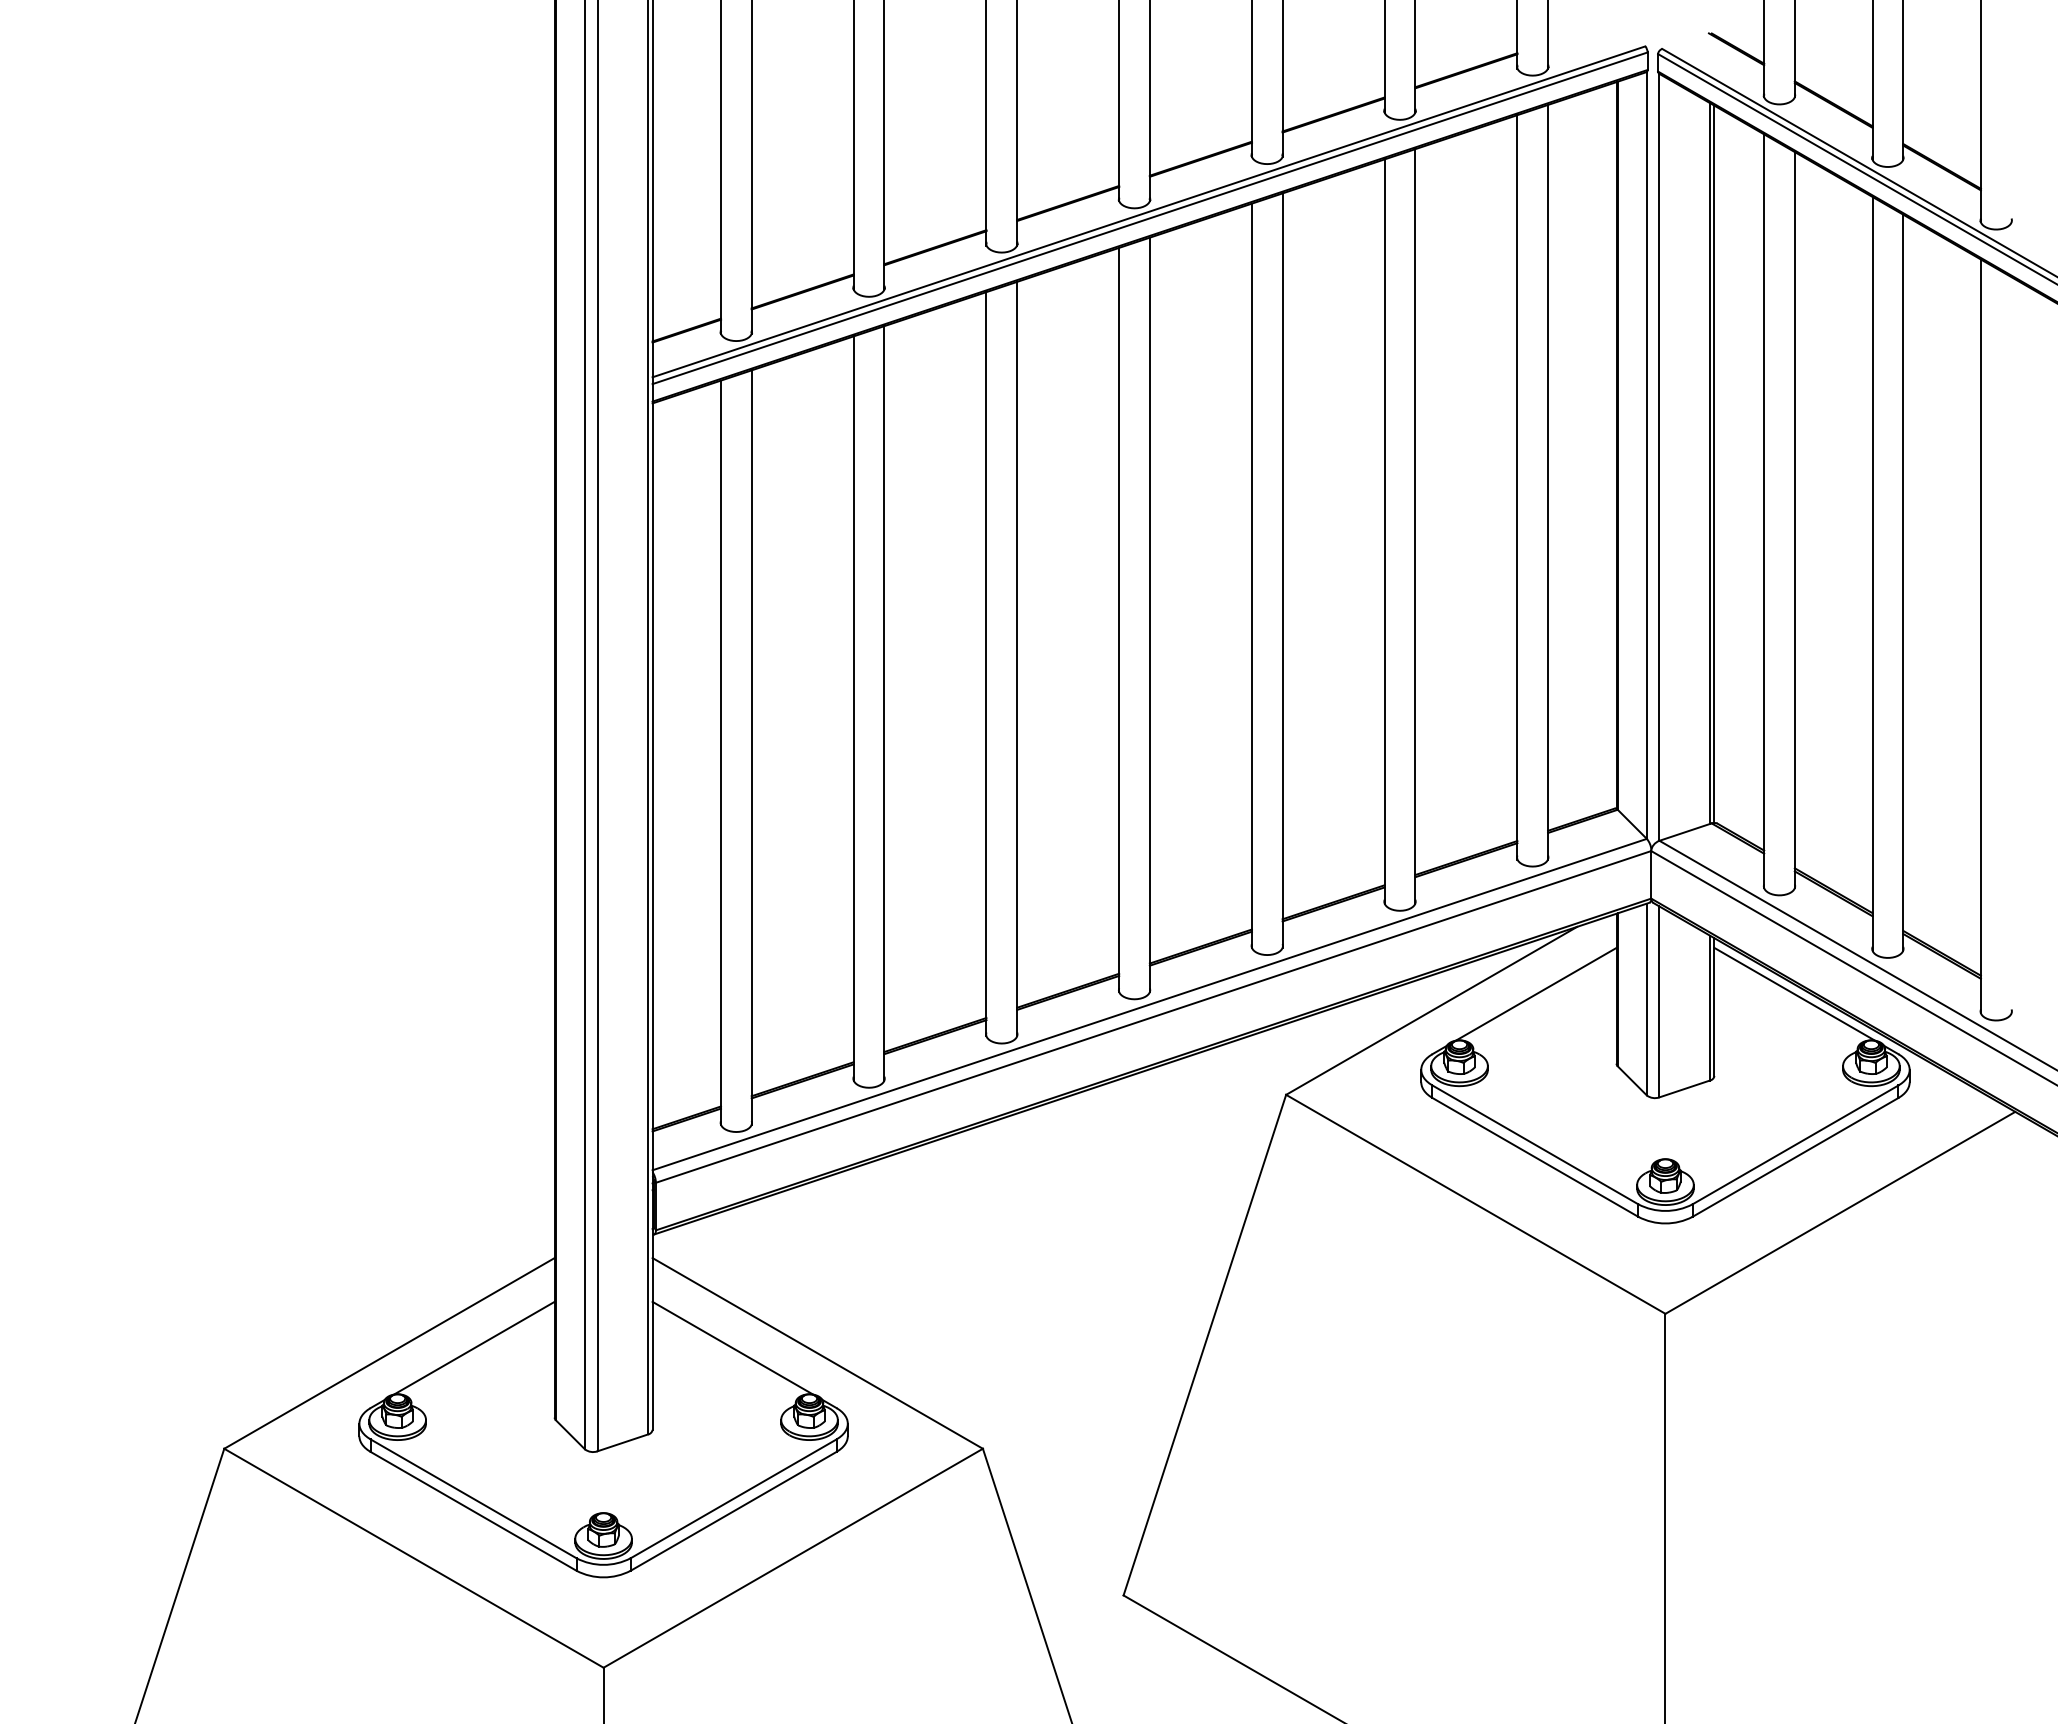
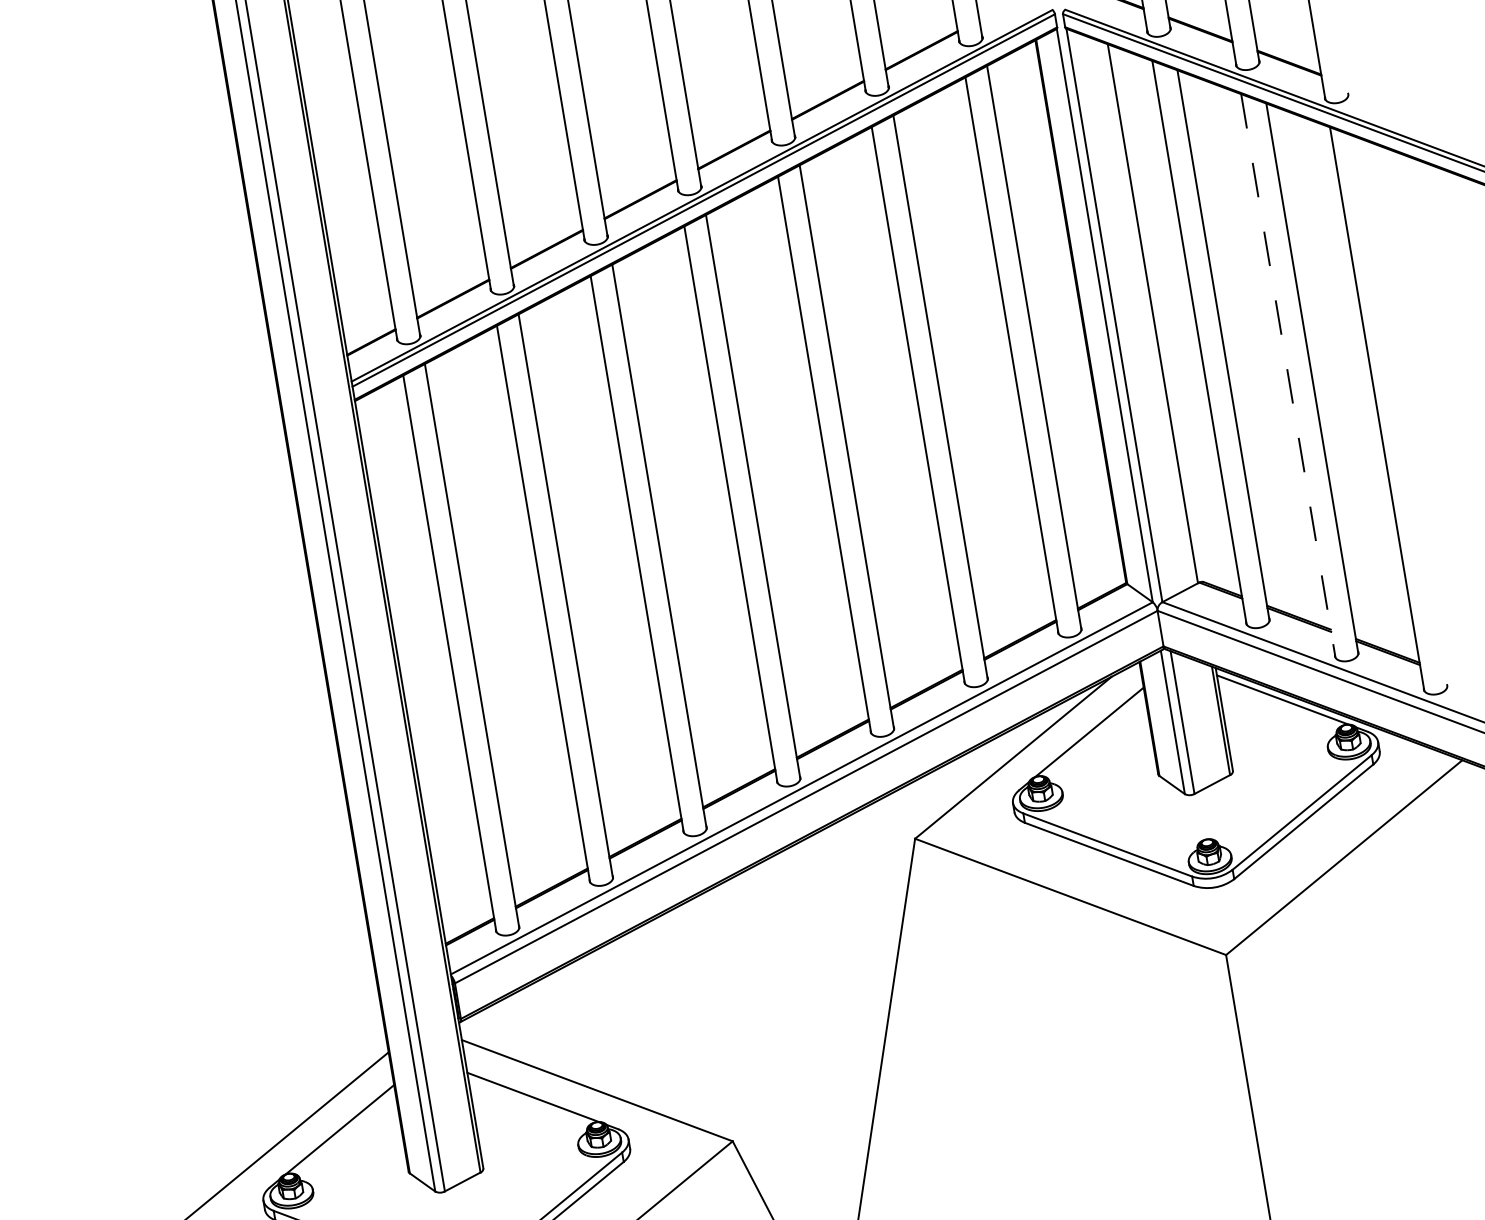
line: (1714, 463) -> (1156, 313), removed
line: (1872, 573) -> (1288, 375), solid -> dashed

